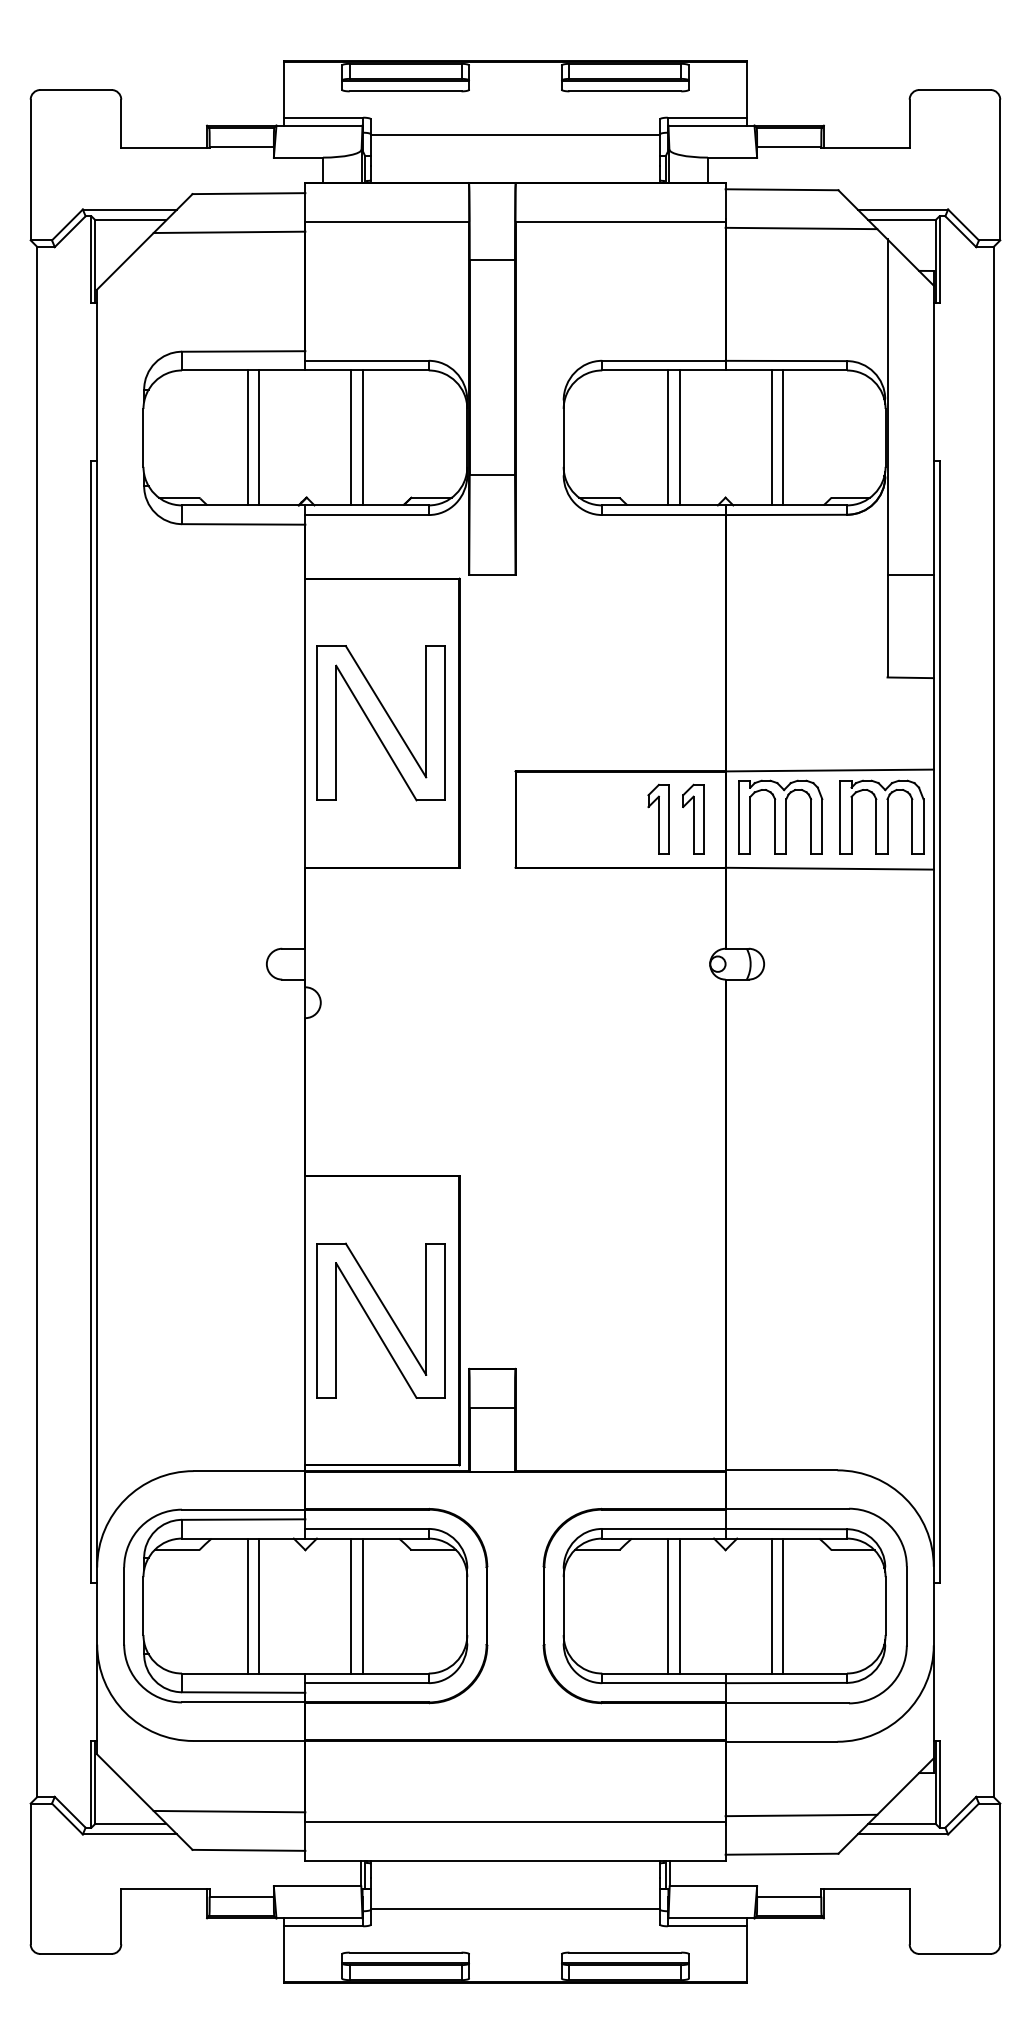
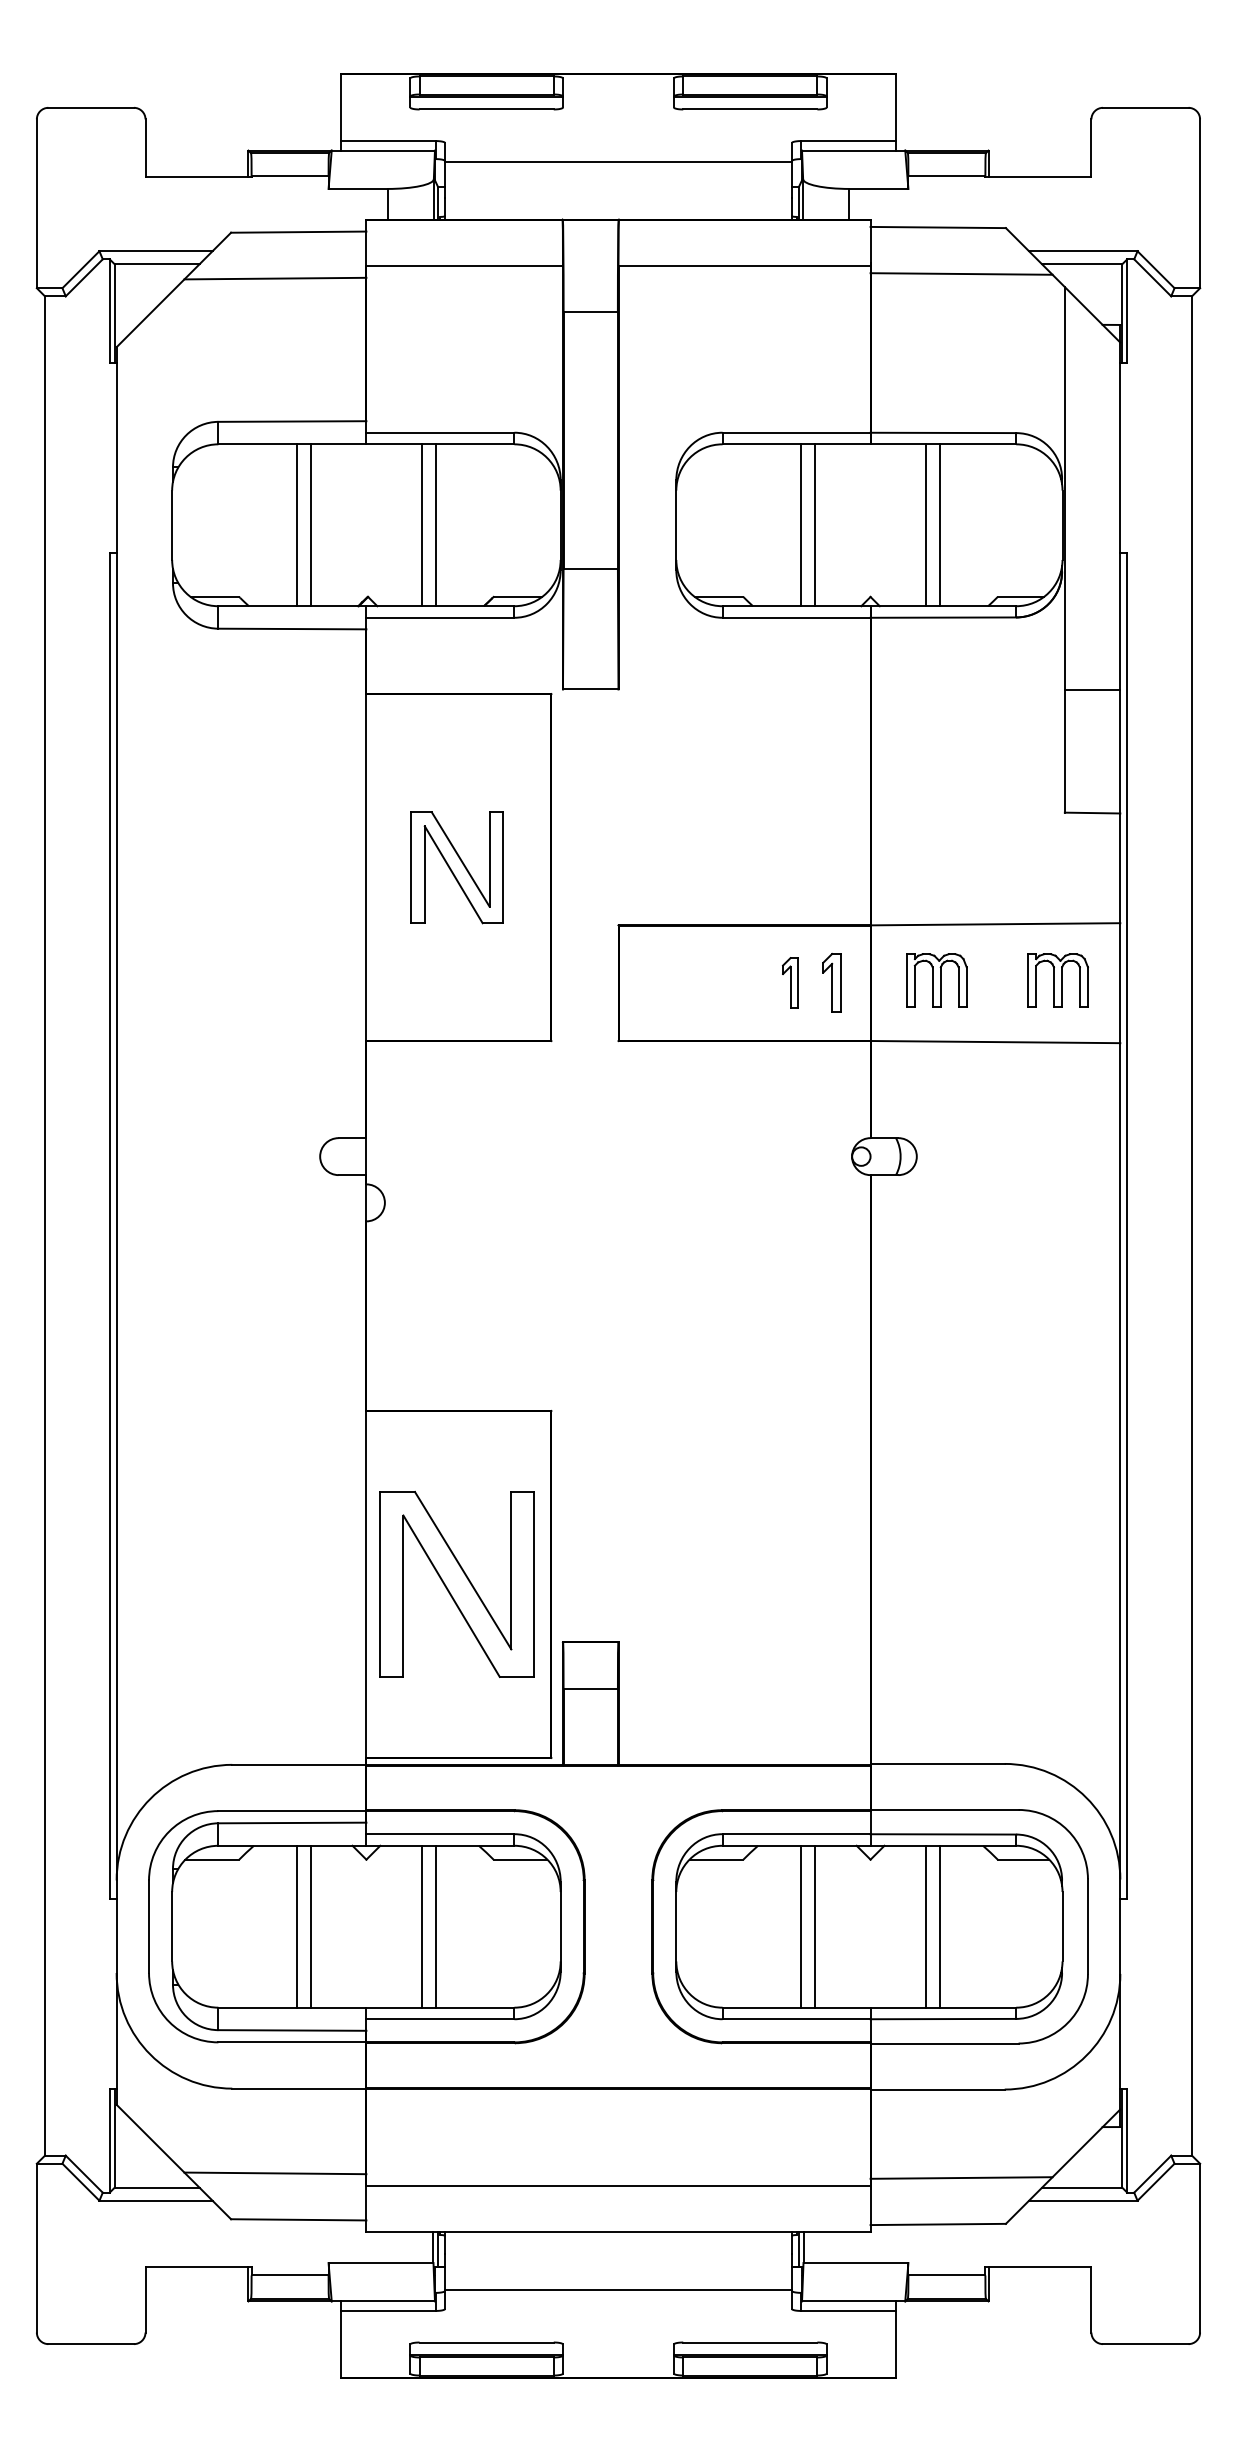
part: (380, 723) -> (456, 867), size x0.6
part: (780, 817) -> (936, 980), size x0.6
part: (881, 817) -> (1057, 980), size x0.6
part: (658, 819) -> (790, 982), size x0.6
part: (693, 819) -> (831, 982), size x0.7

